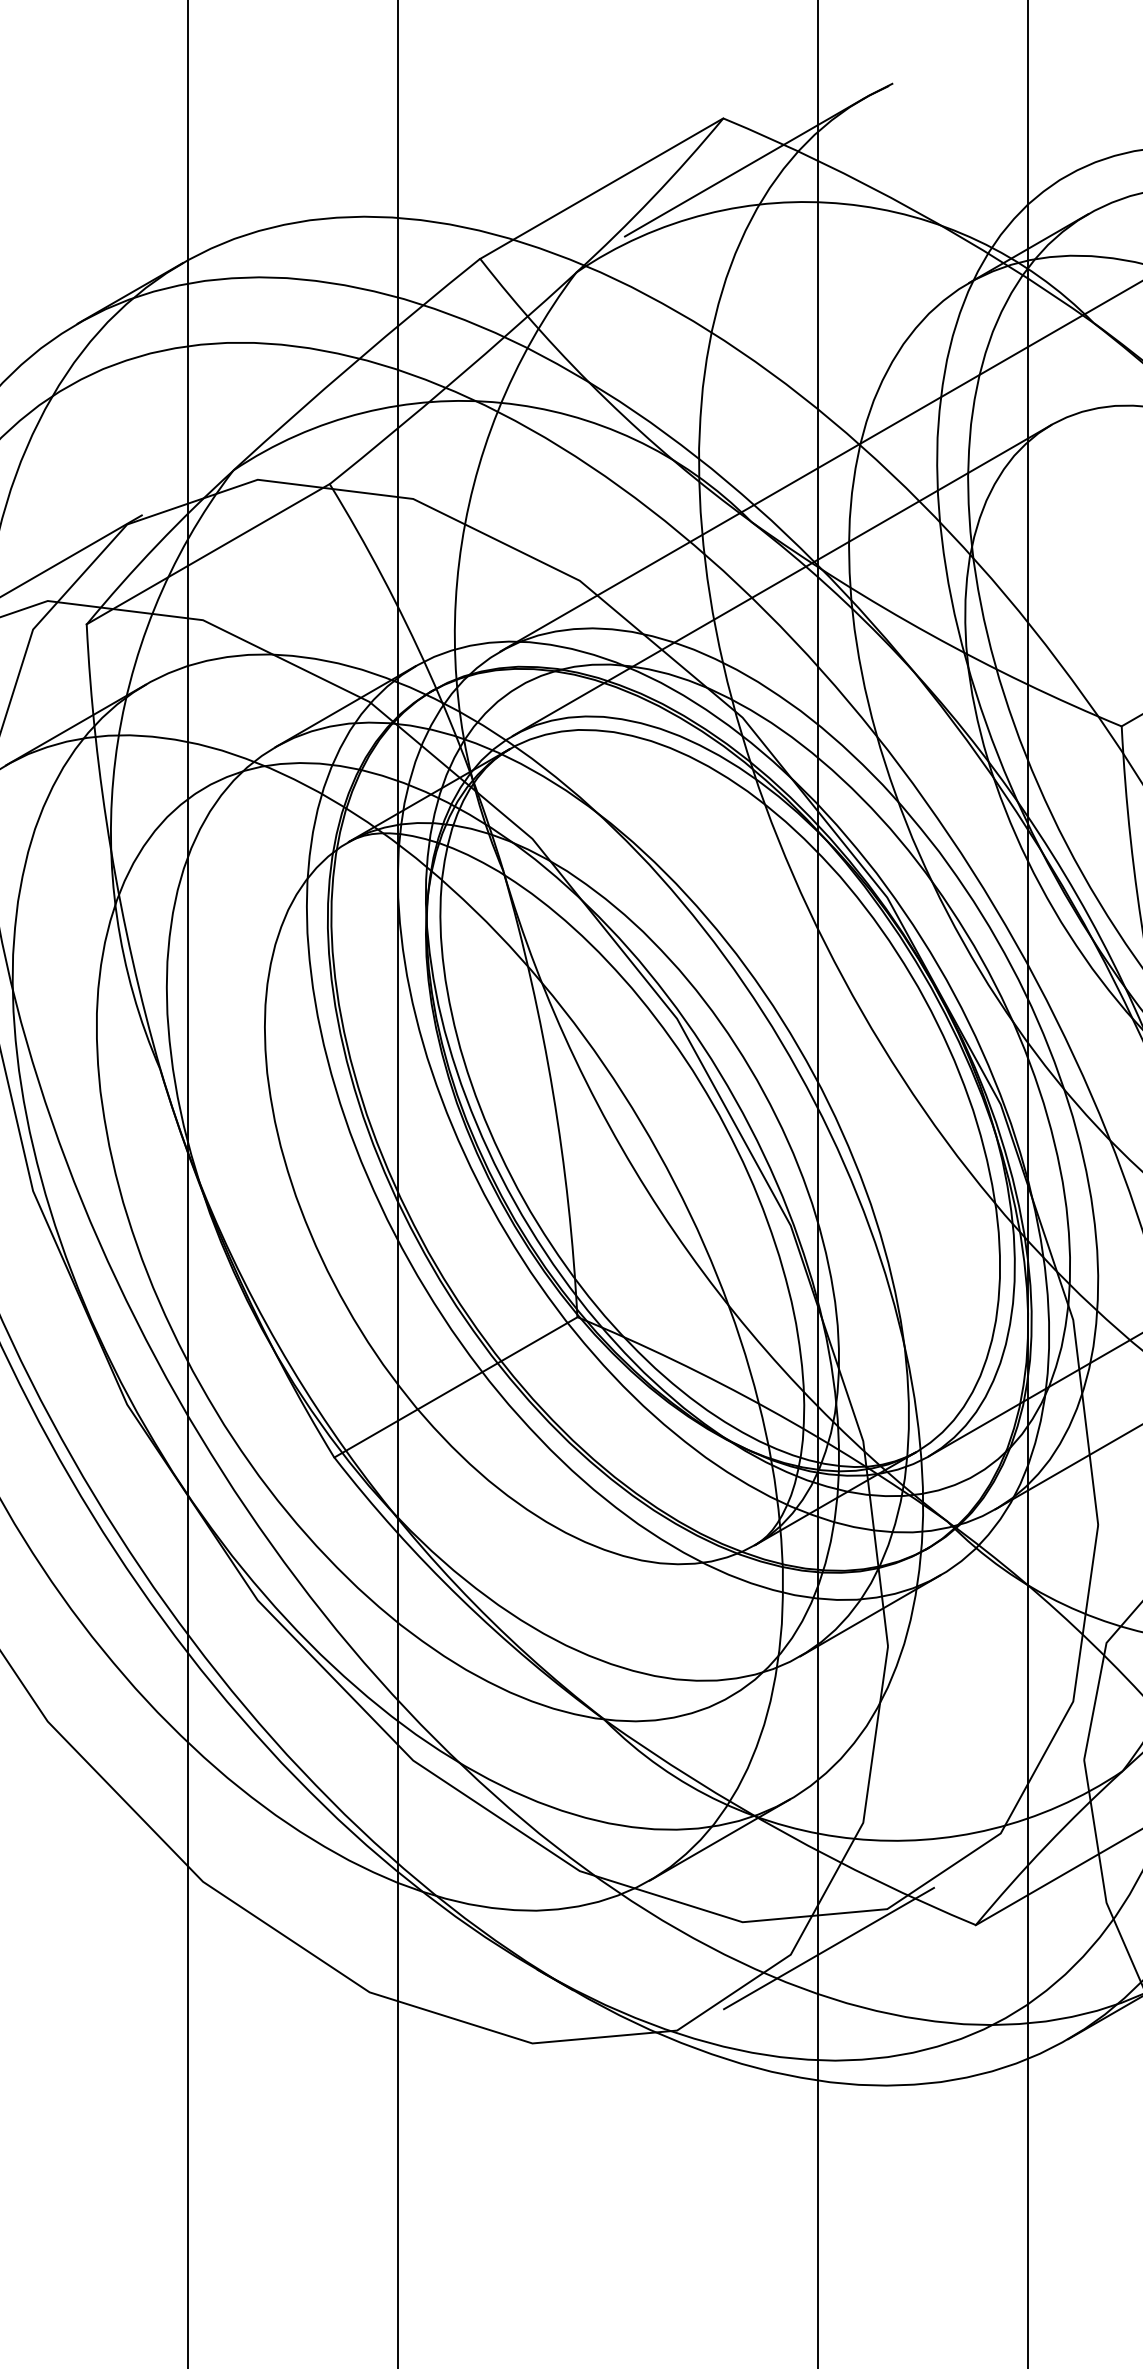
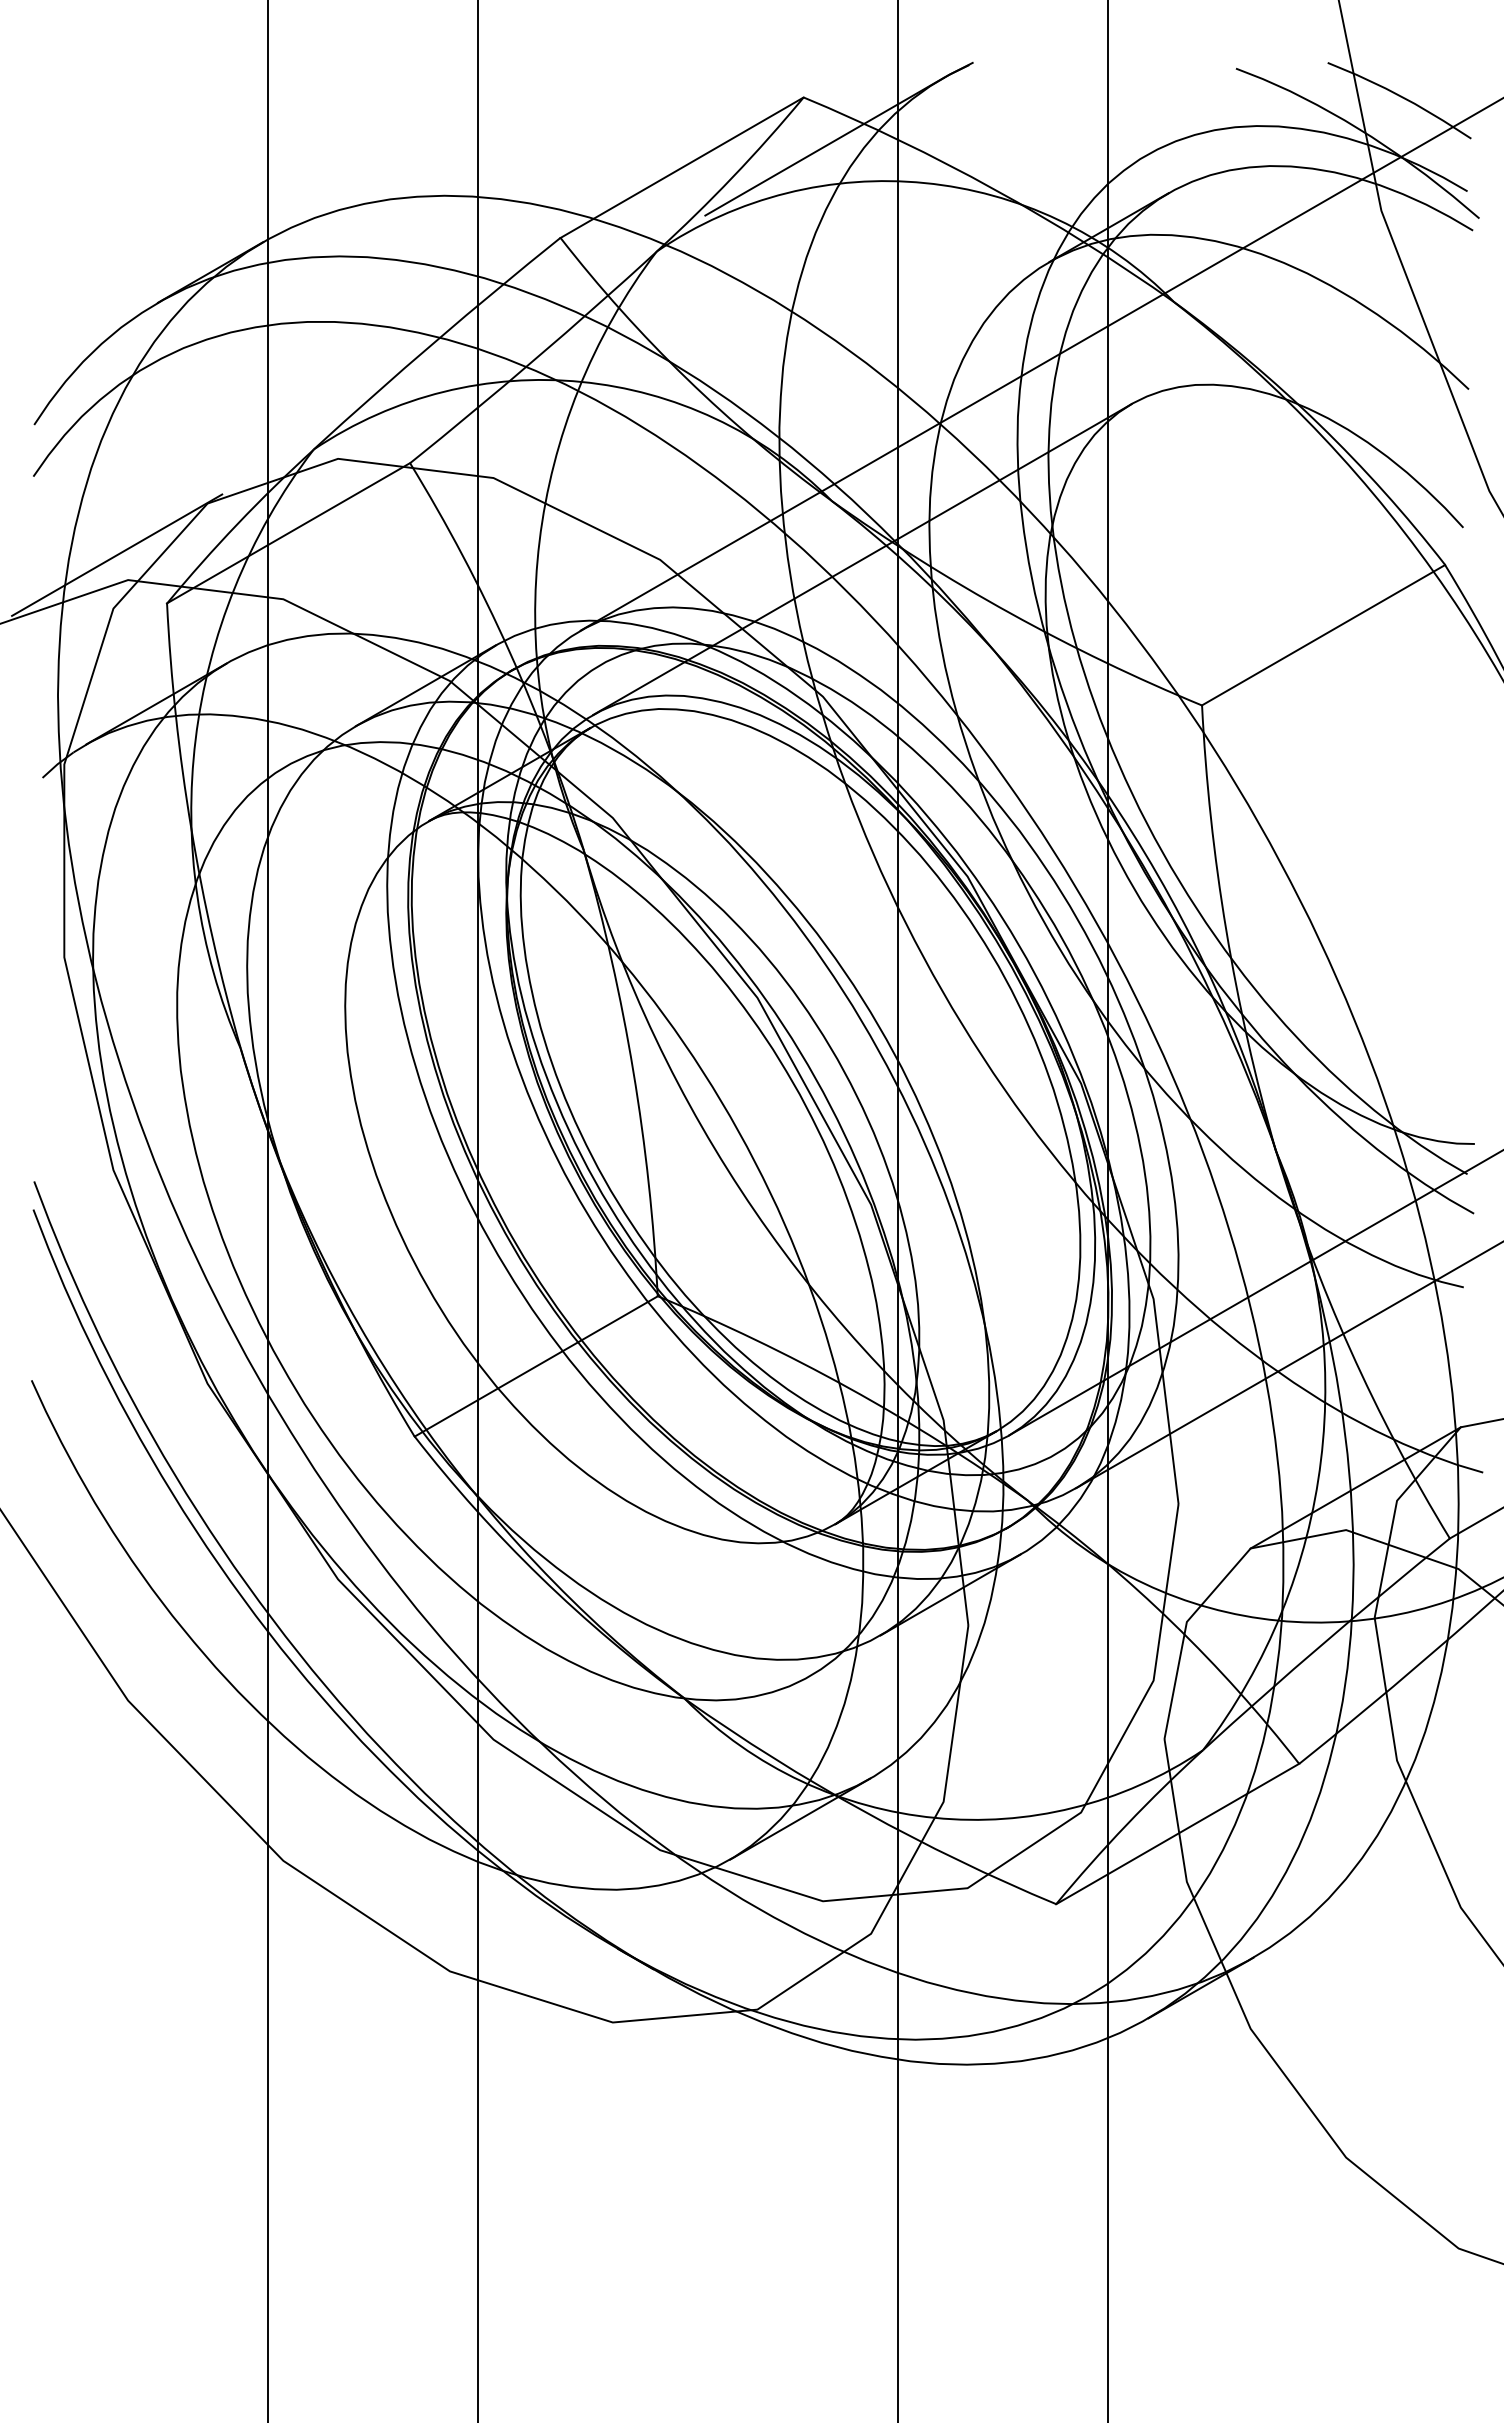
line: (829, 1948) -> (909, 1927), removed

